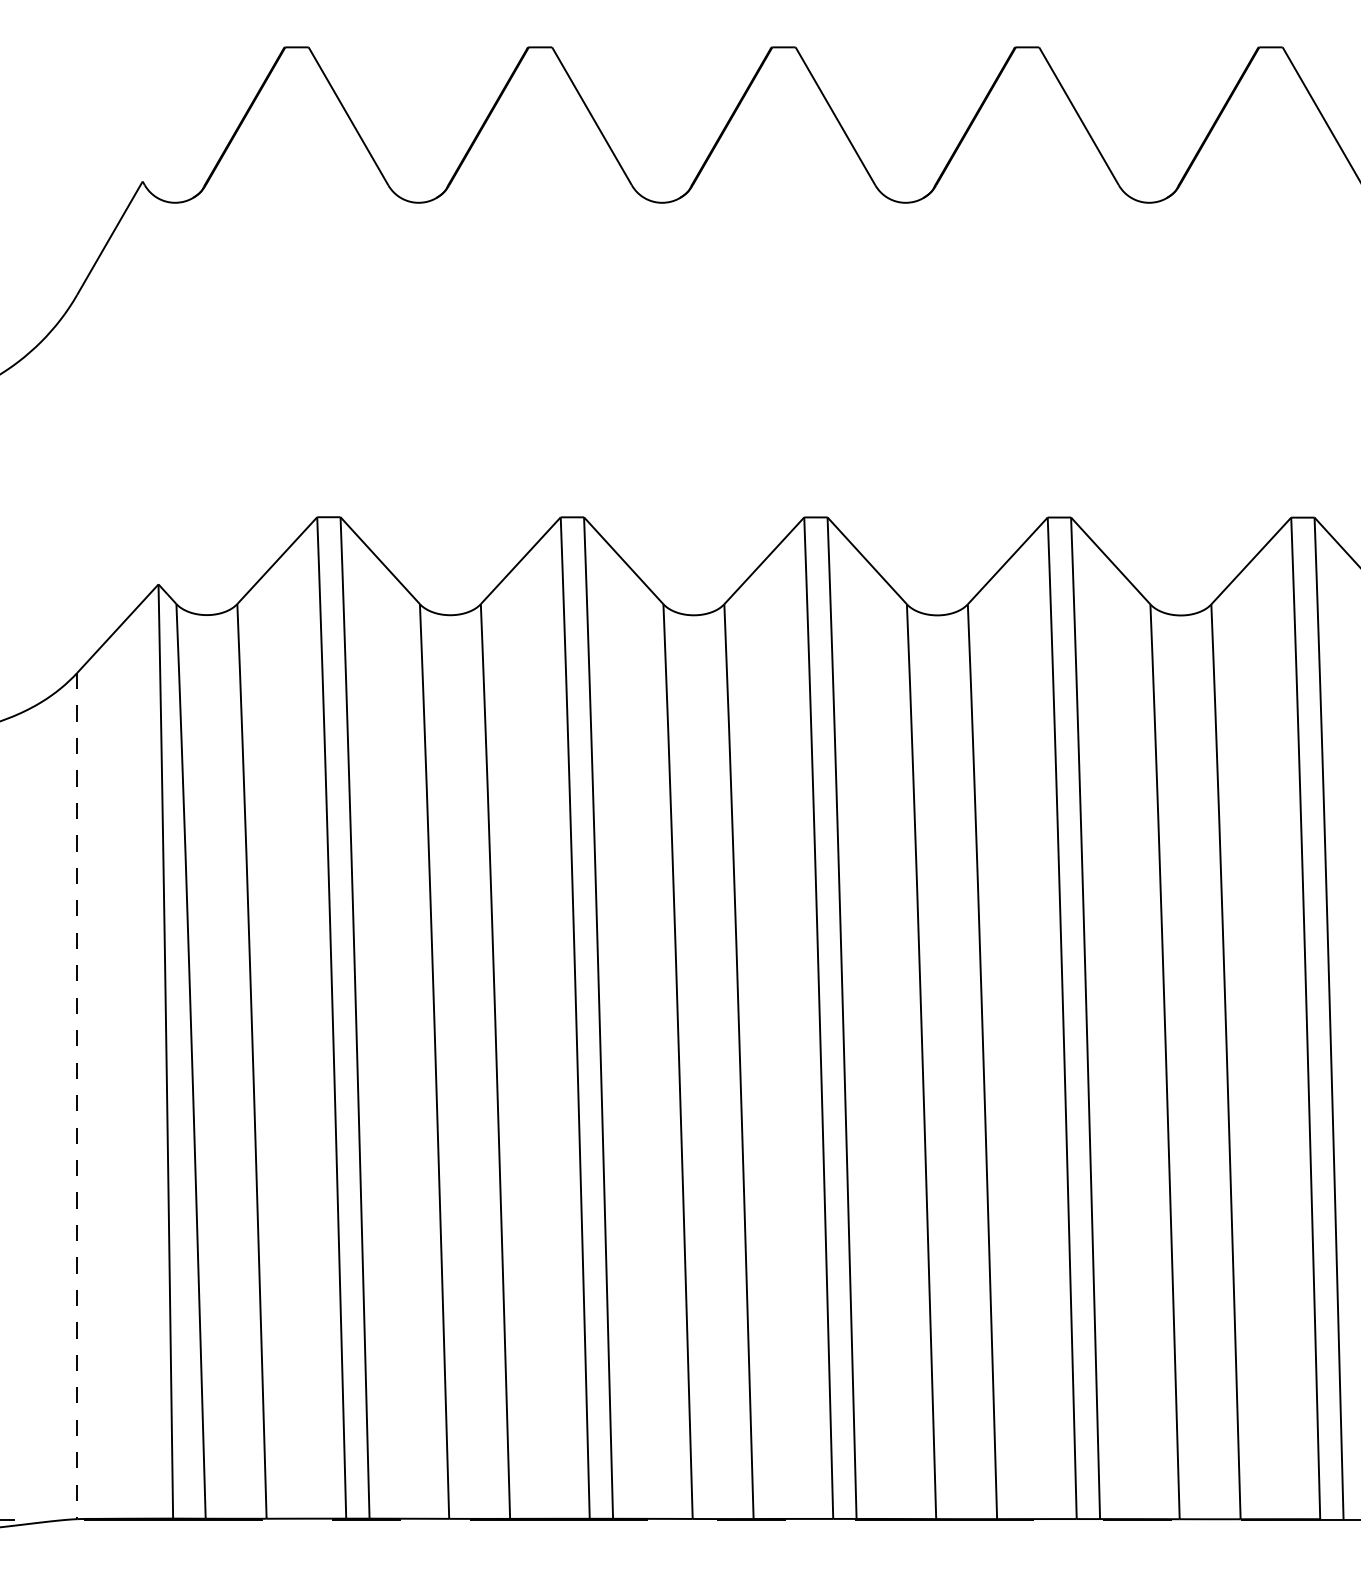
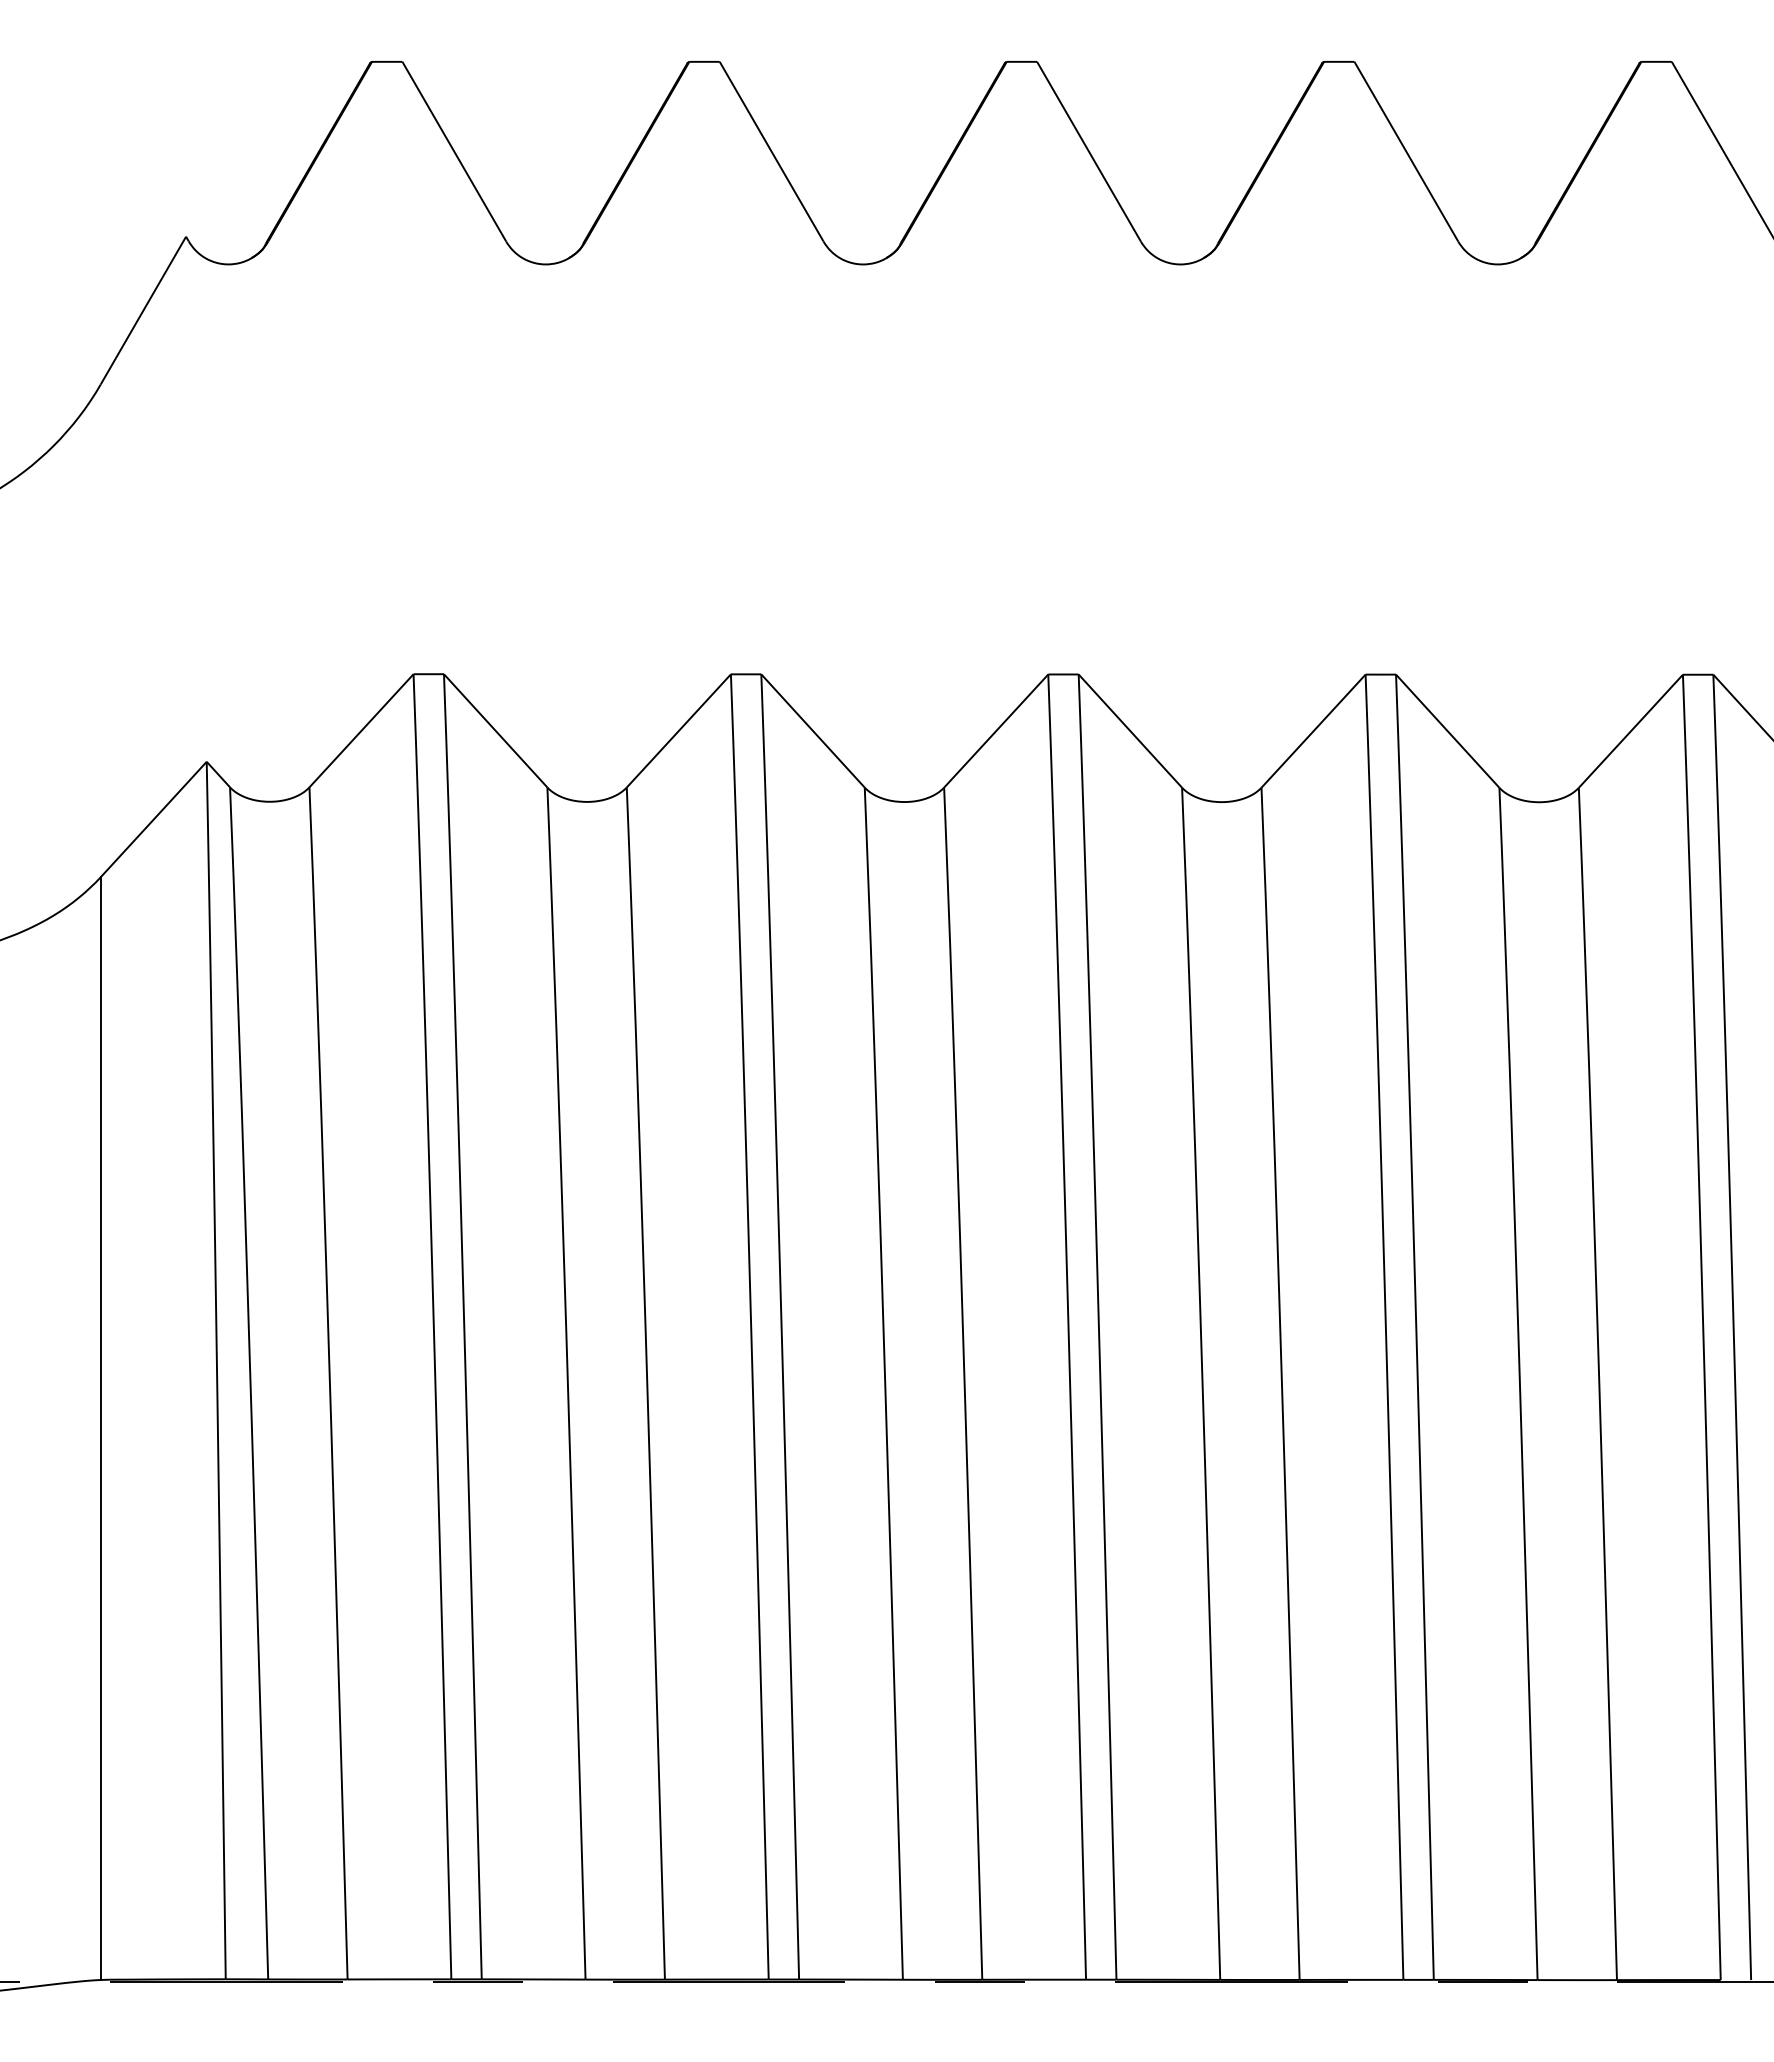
line: (77, 1096) -> (100, 1429), dashed -> solid

